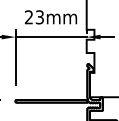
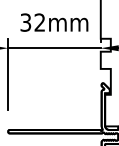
text: (34, 17) -> (32, 22), 23mm -> 32mm

